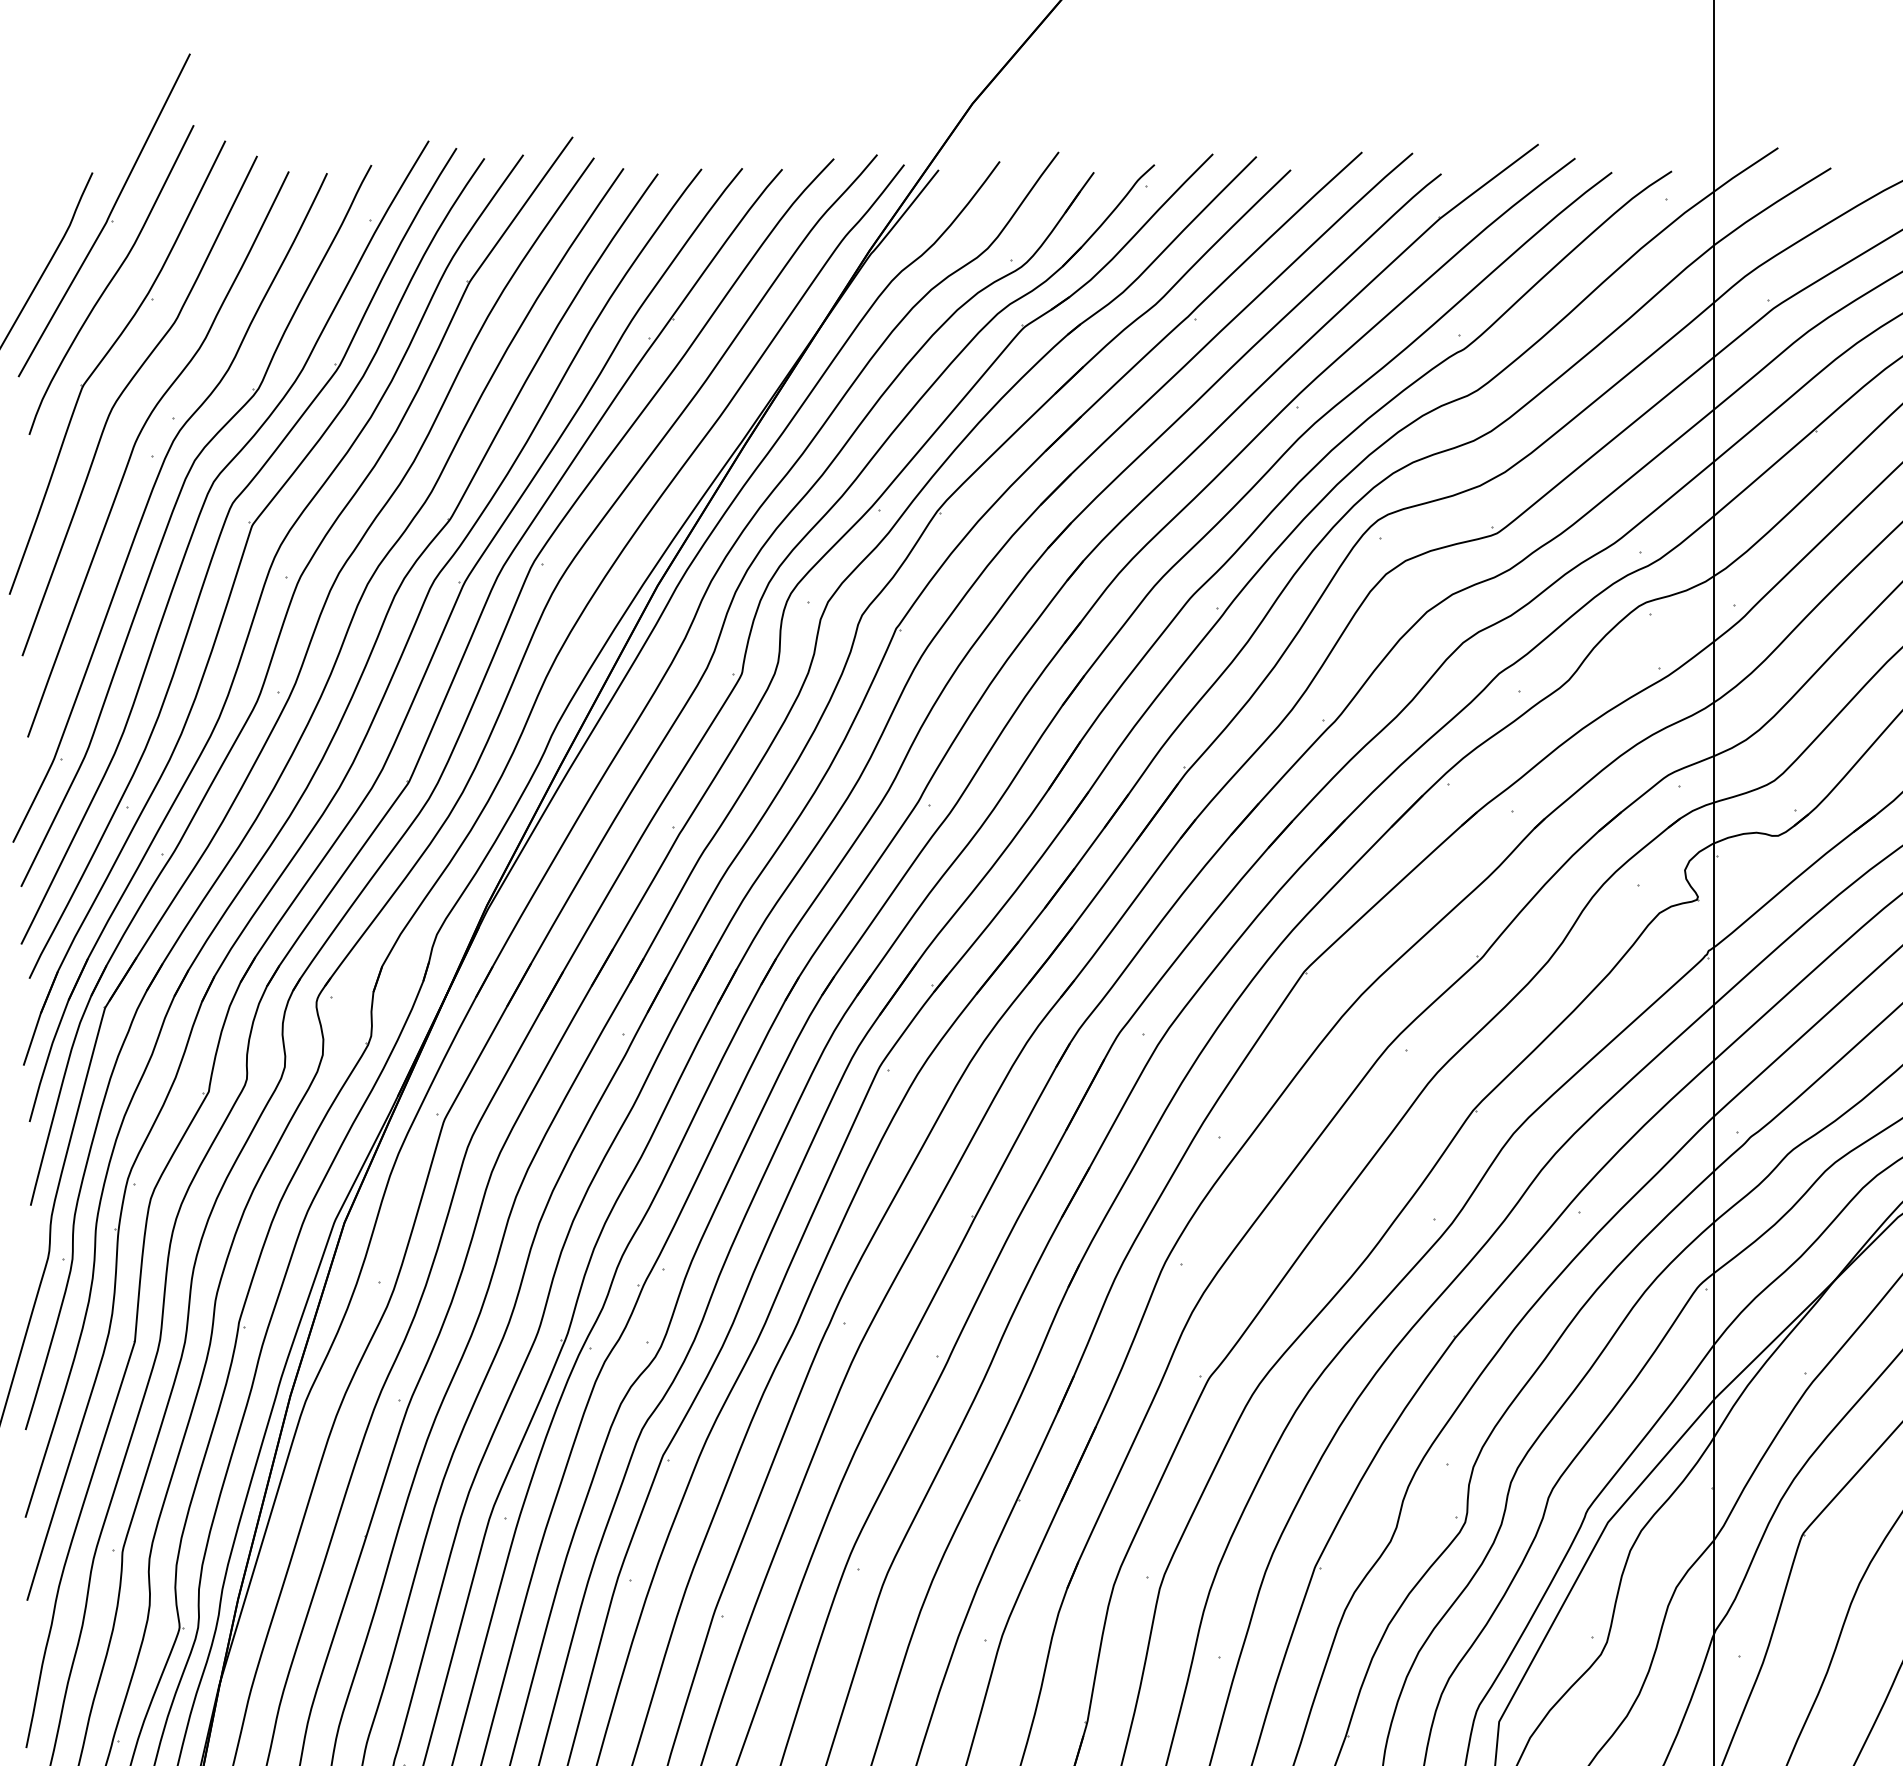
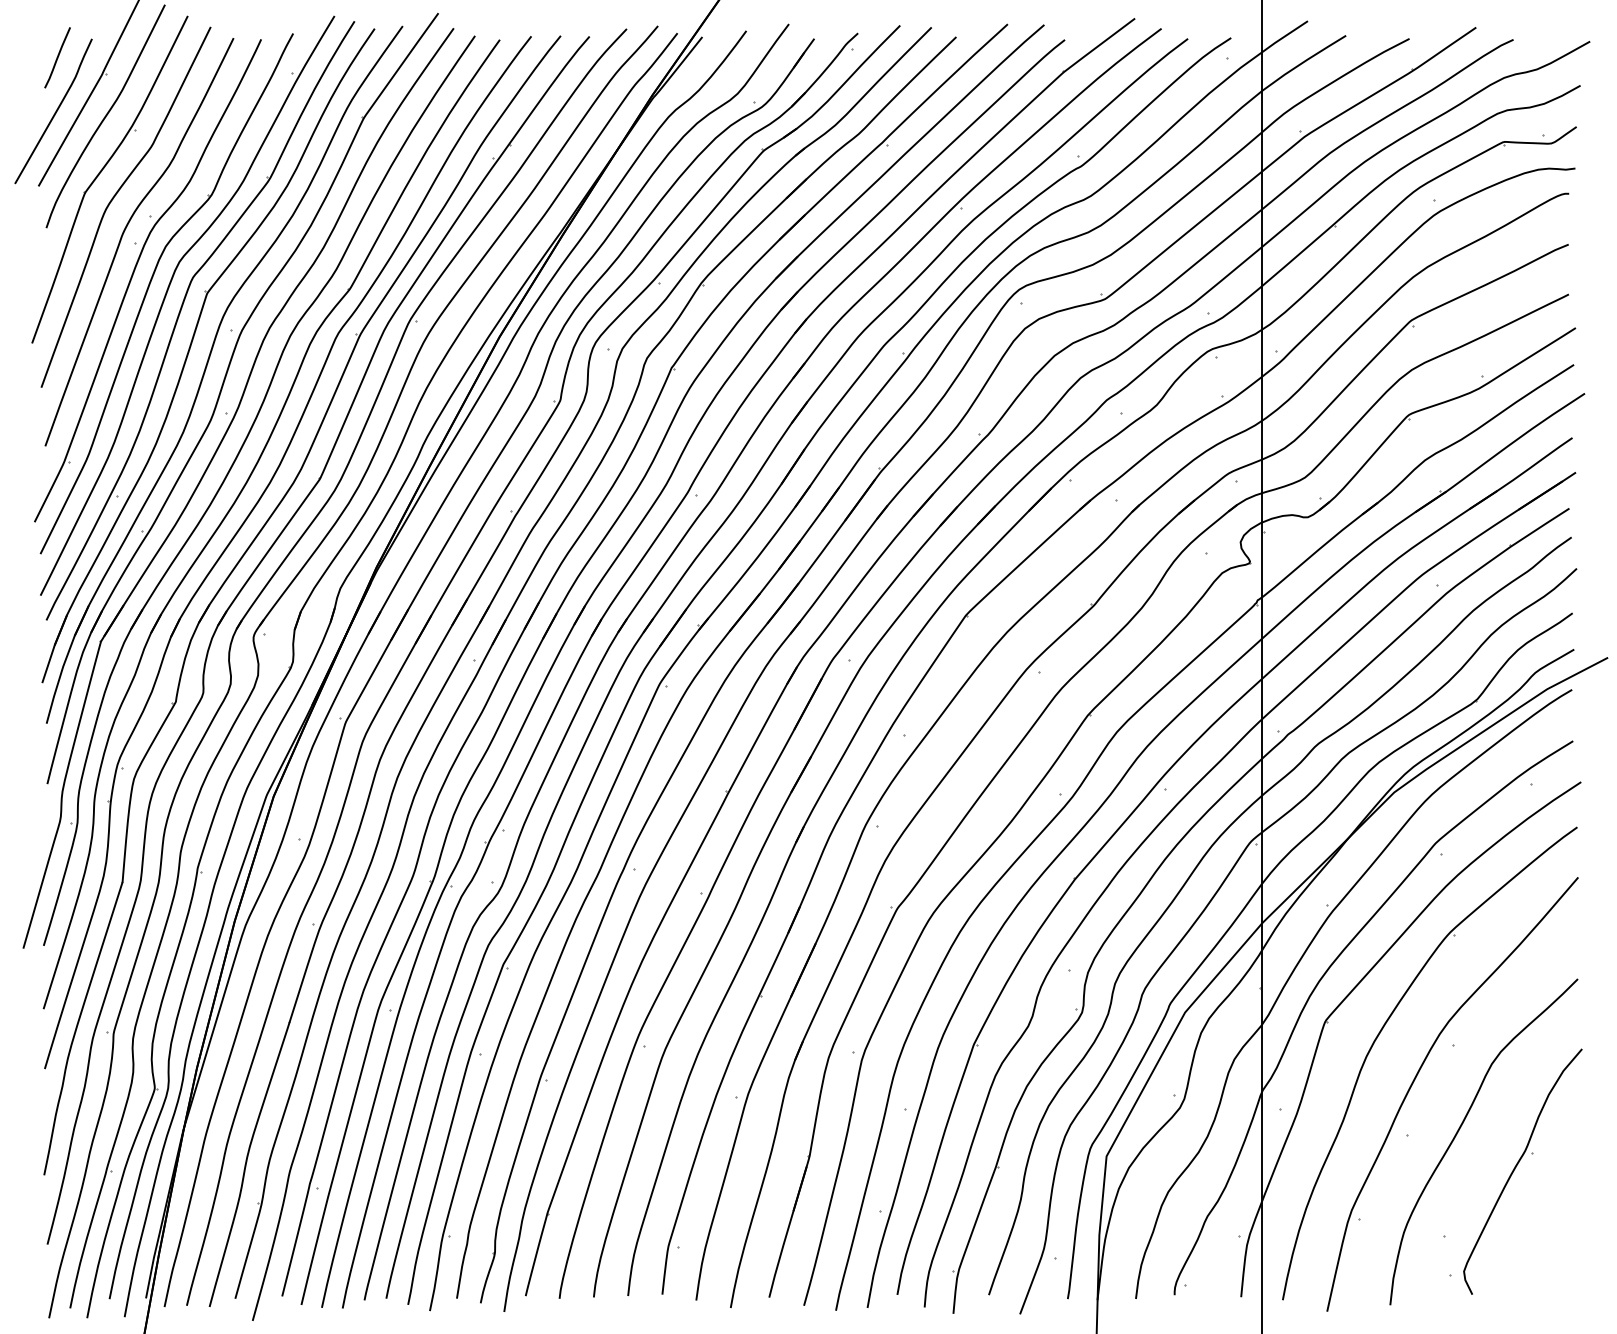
line: (44, 198) -> (57, 57), added

